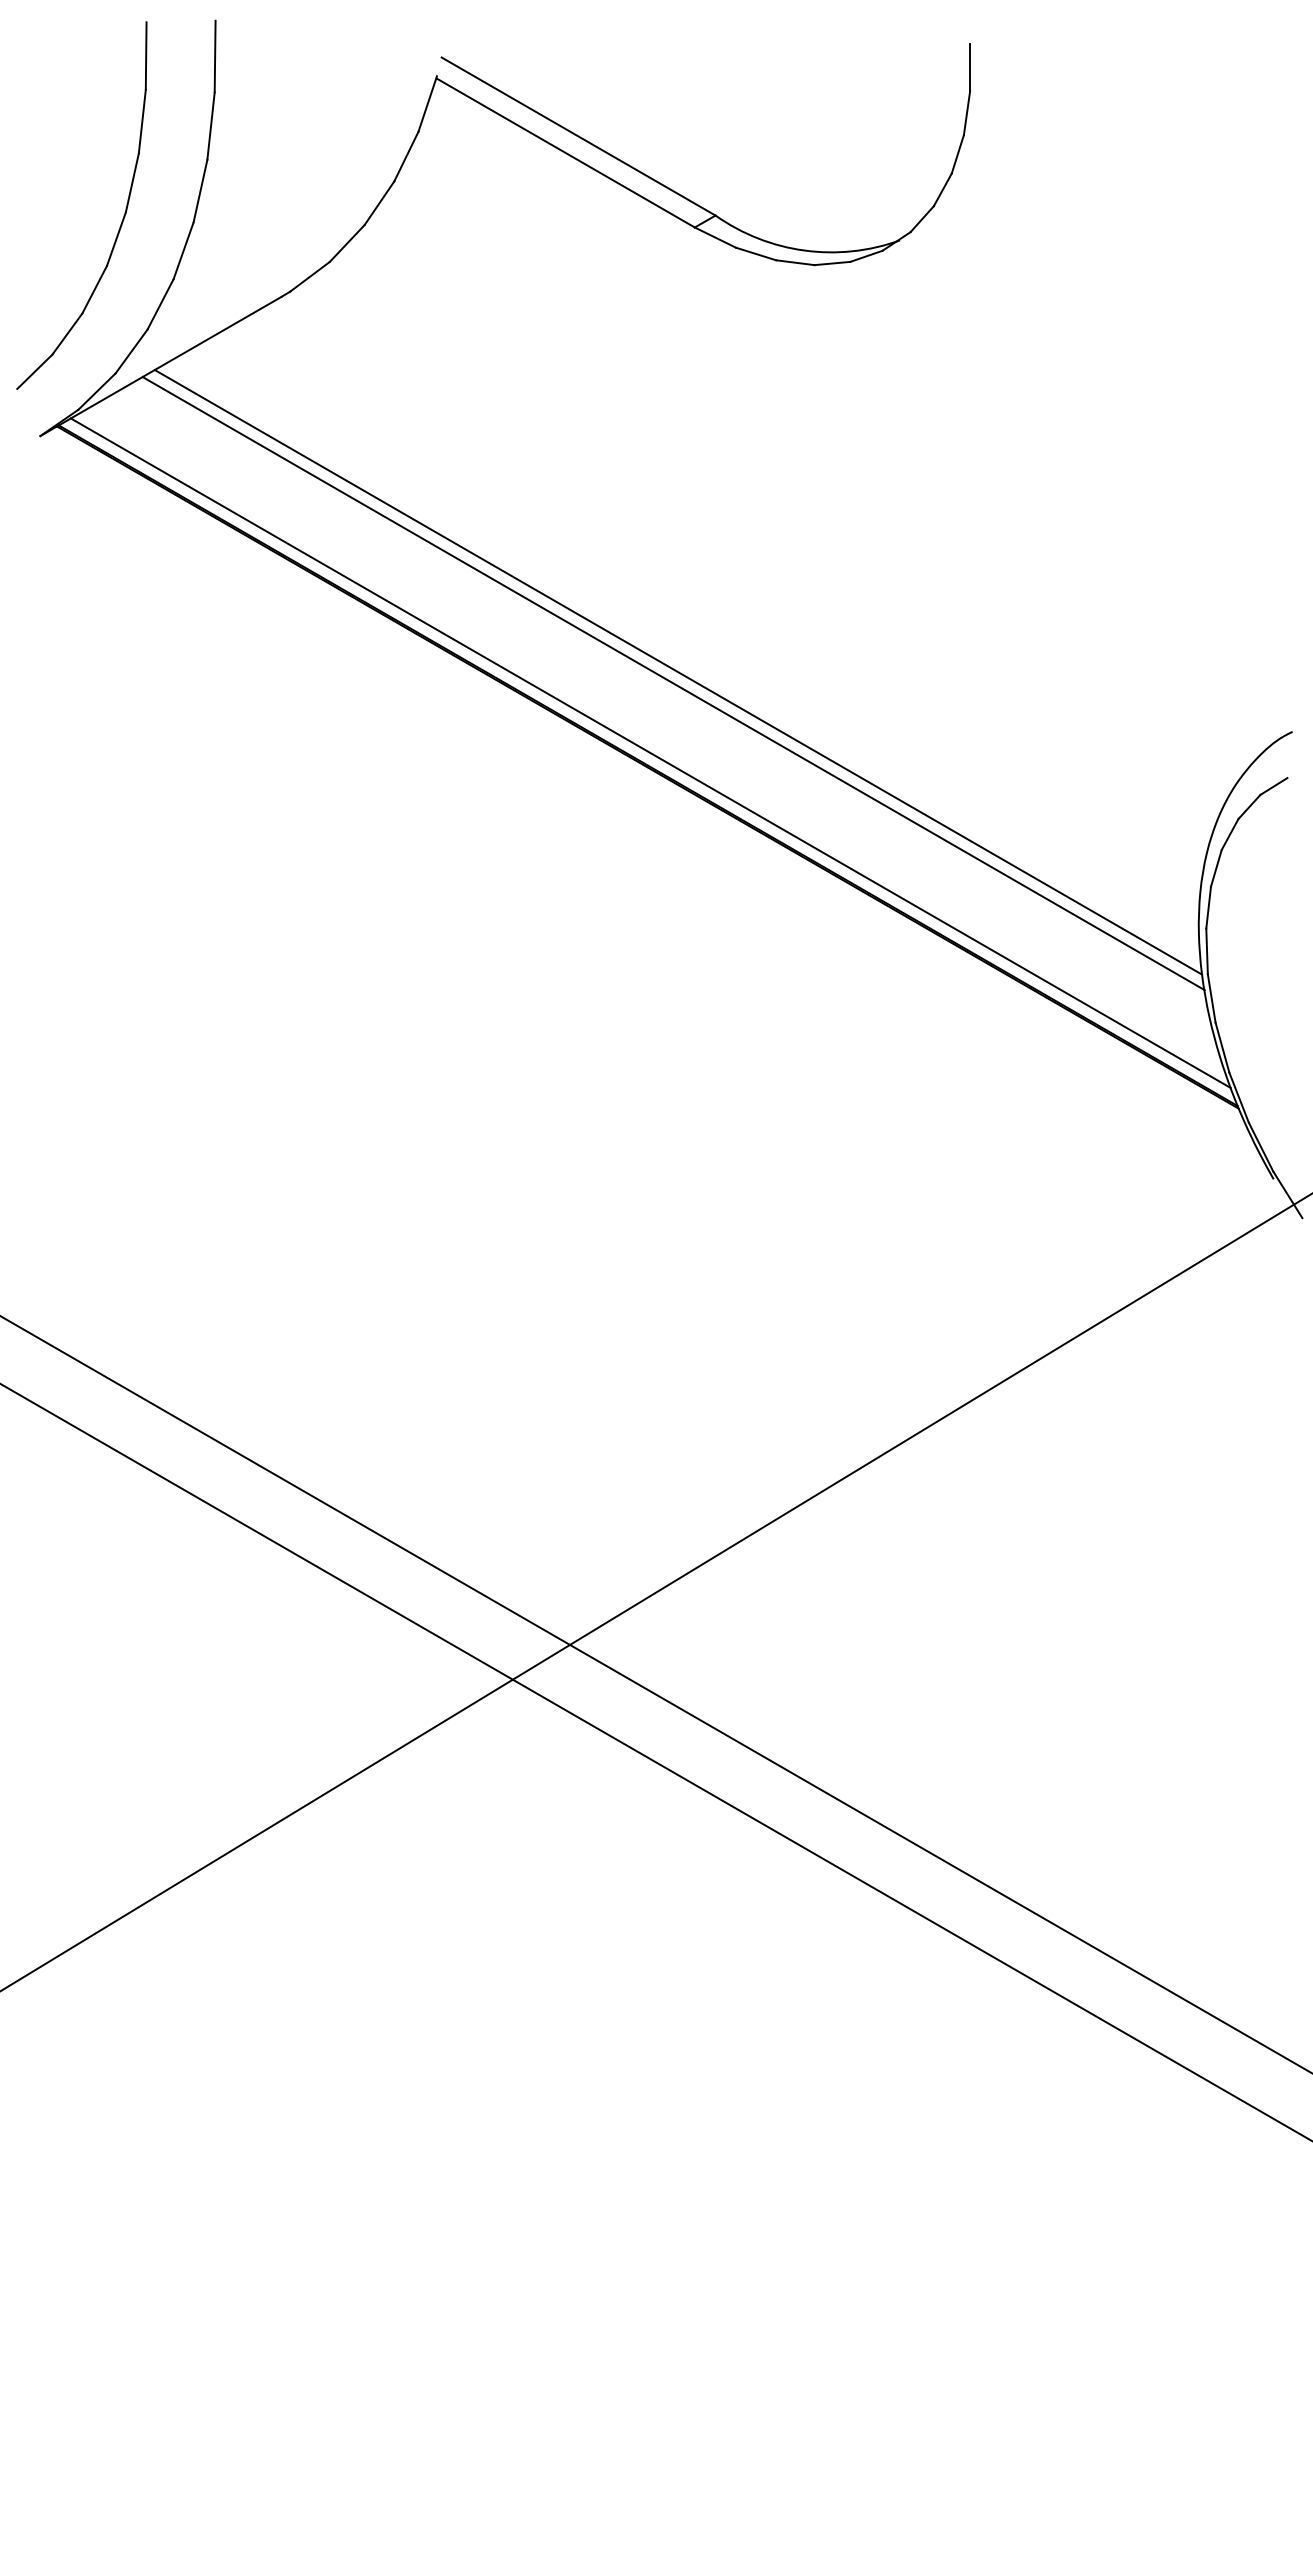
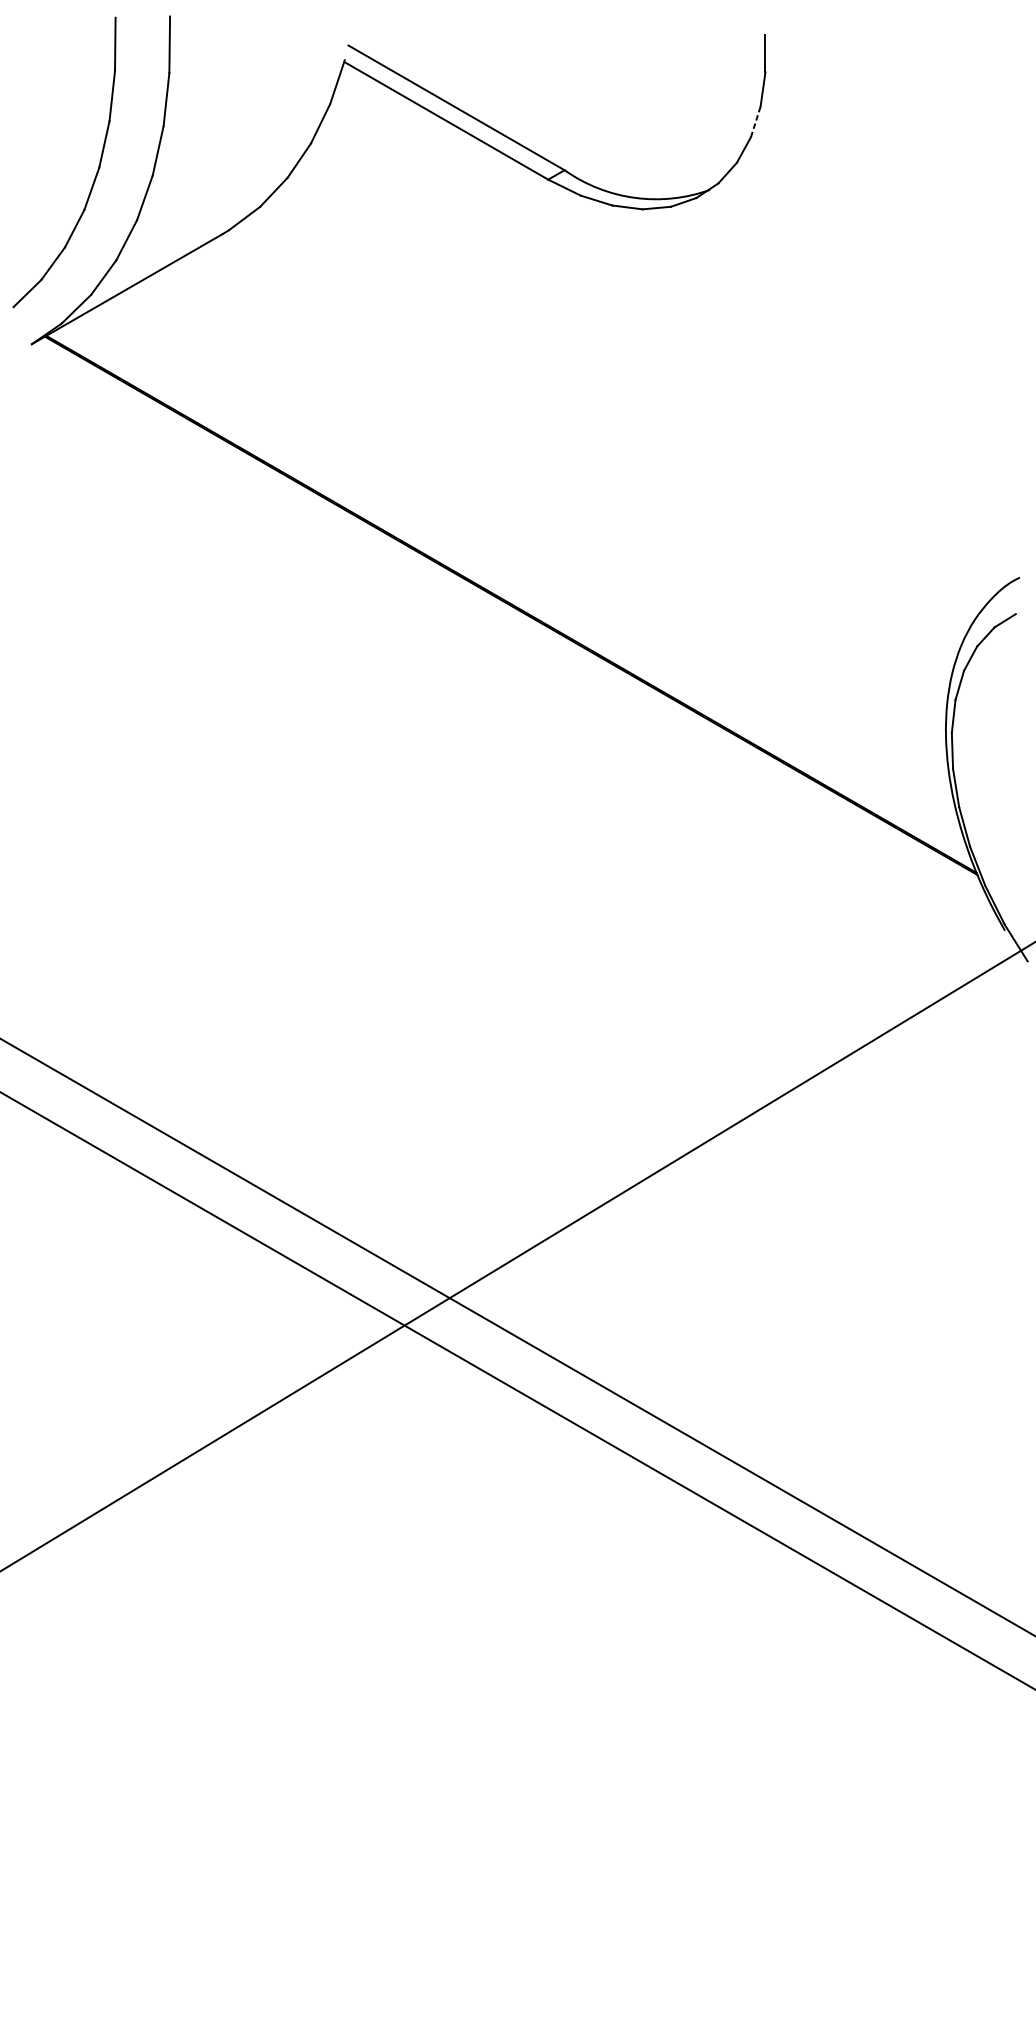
line: (958, 153) -> (756, 121), solid -> dashed
line: (678, 672) -> (535, 530), removed
line: (673, 683) -> (531, 539), removed
line: (650, 752) -> (513, 593), removed

